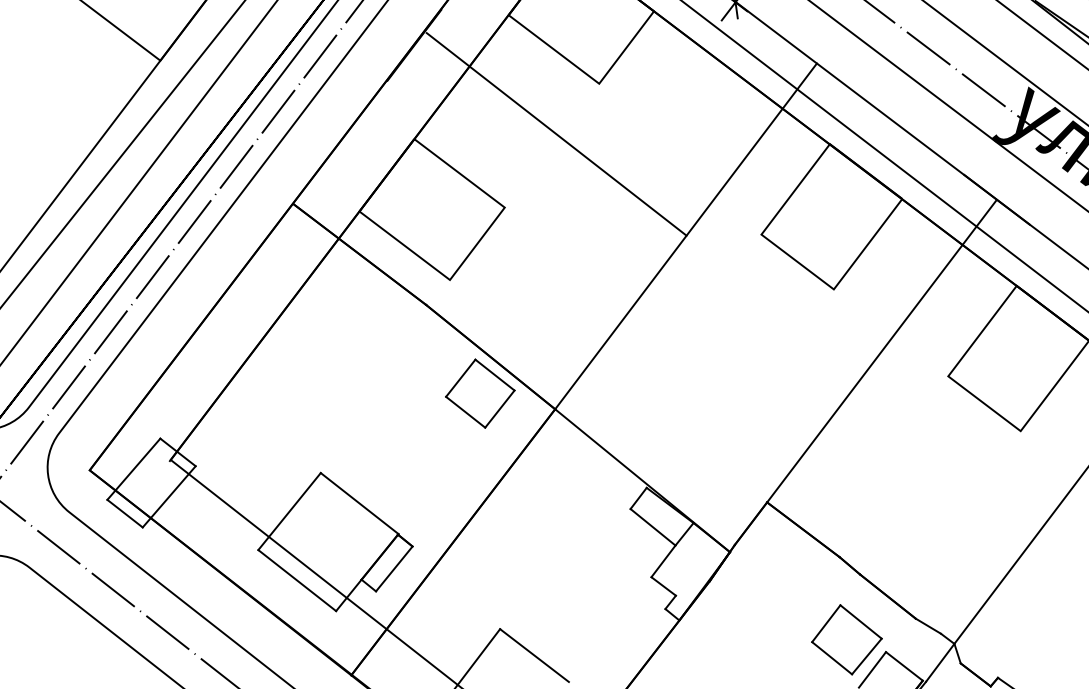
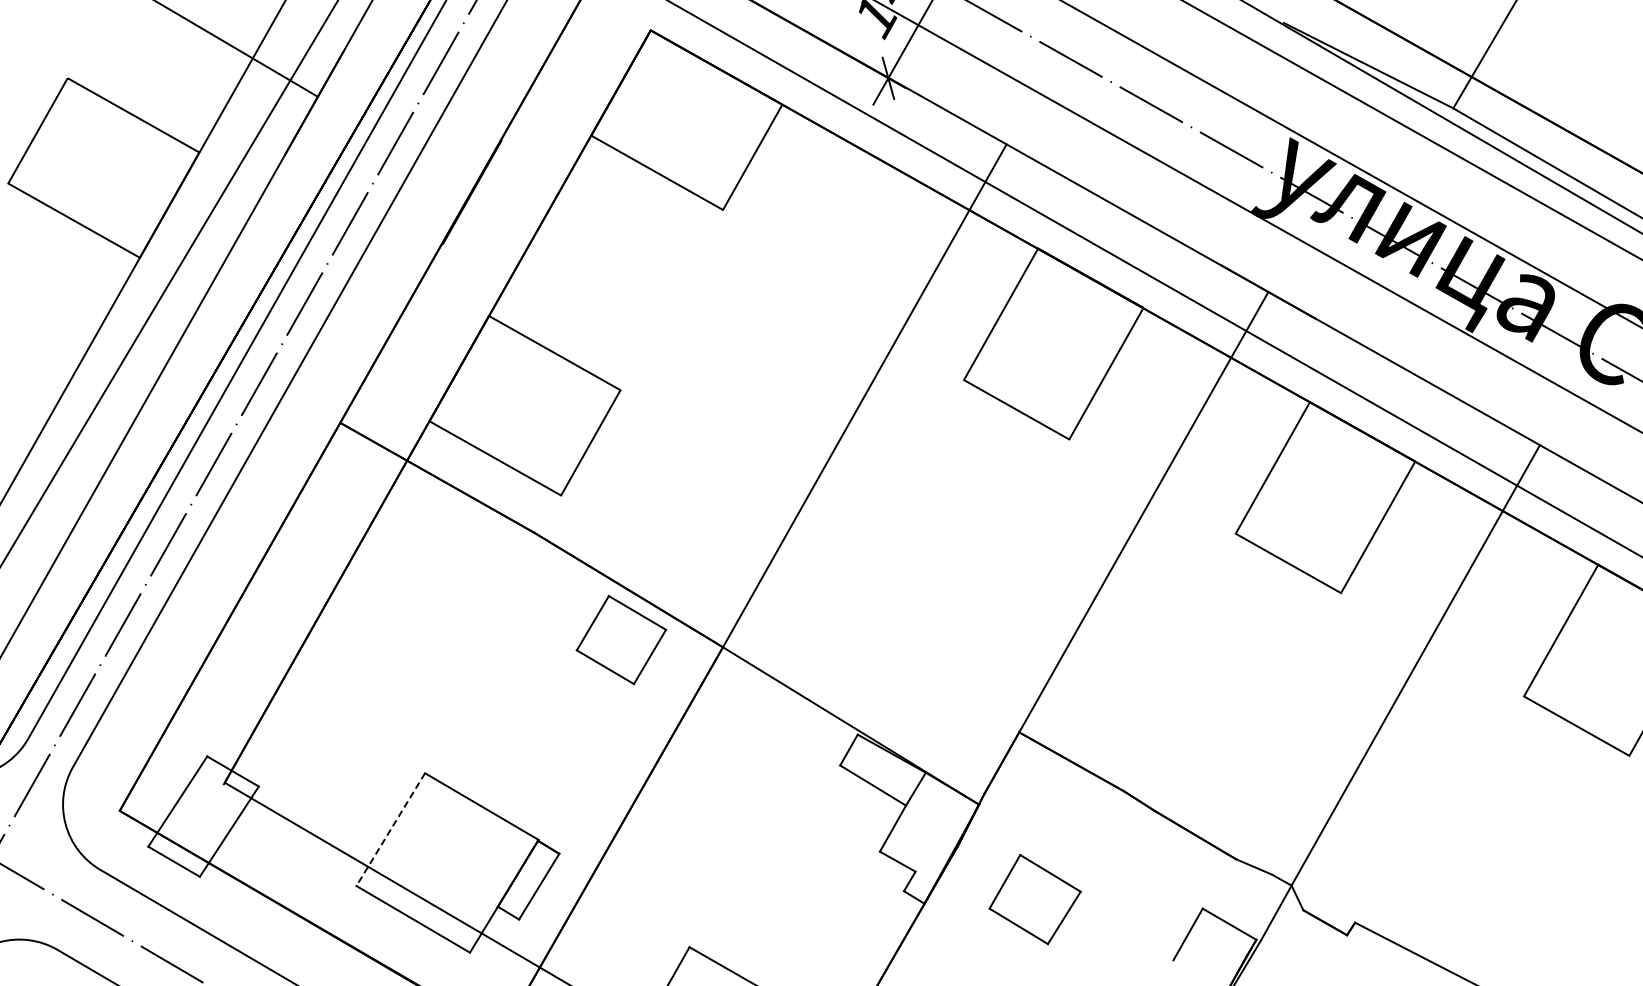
line: (556, 133) -> (675, 283), removed
line: (289, 511) -> (390, 829), solid -> dashed
part: (846, 639) -> (1034, 899), moved

